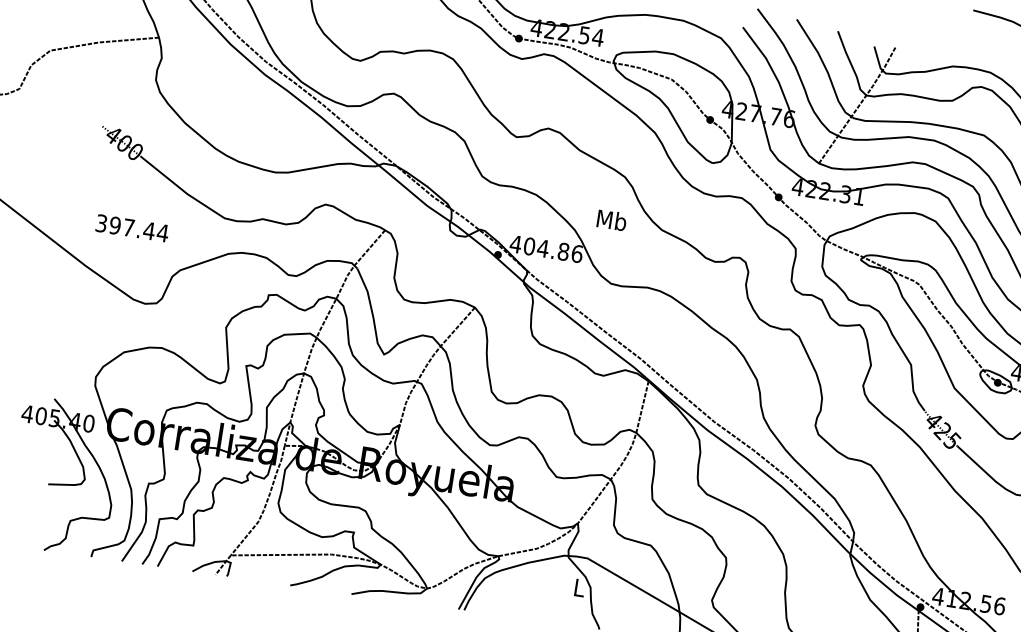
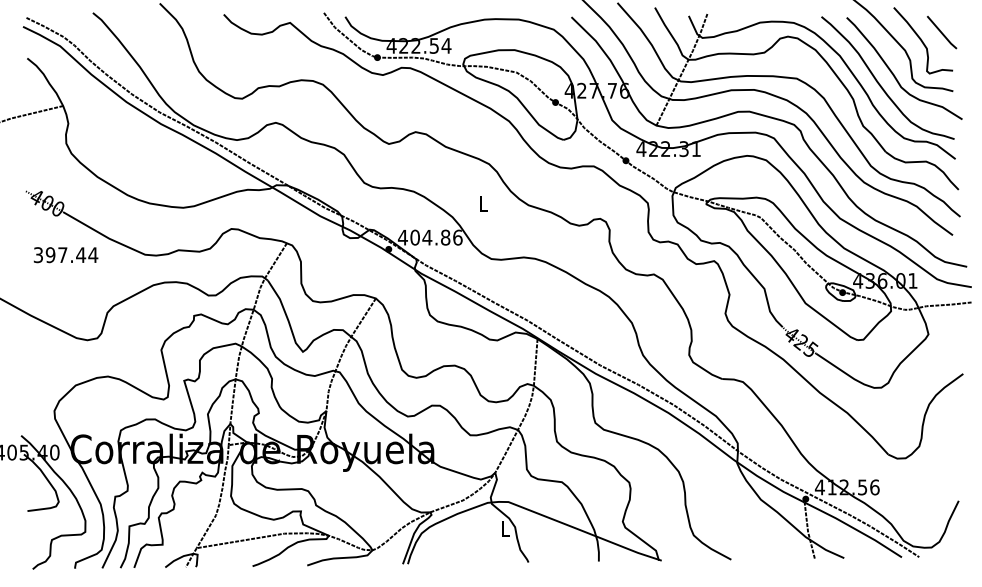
text: (611, 220) -> (483, 203), Mb -> L
text: (131, 228) -> (65, 255), moved

